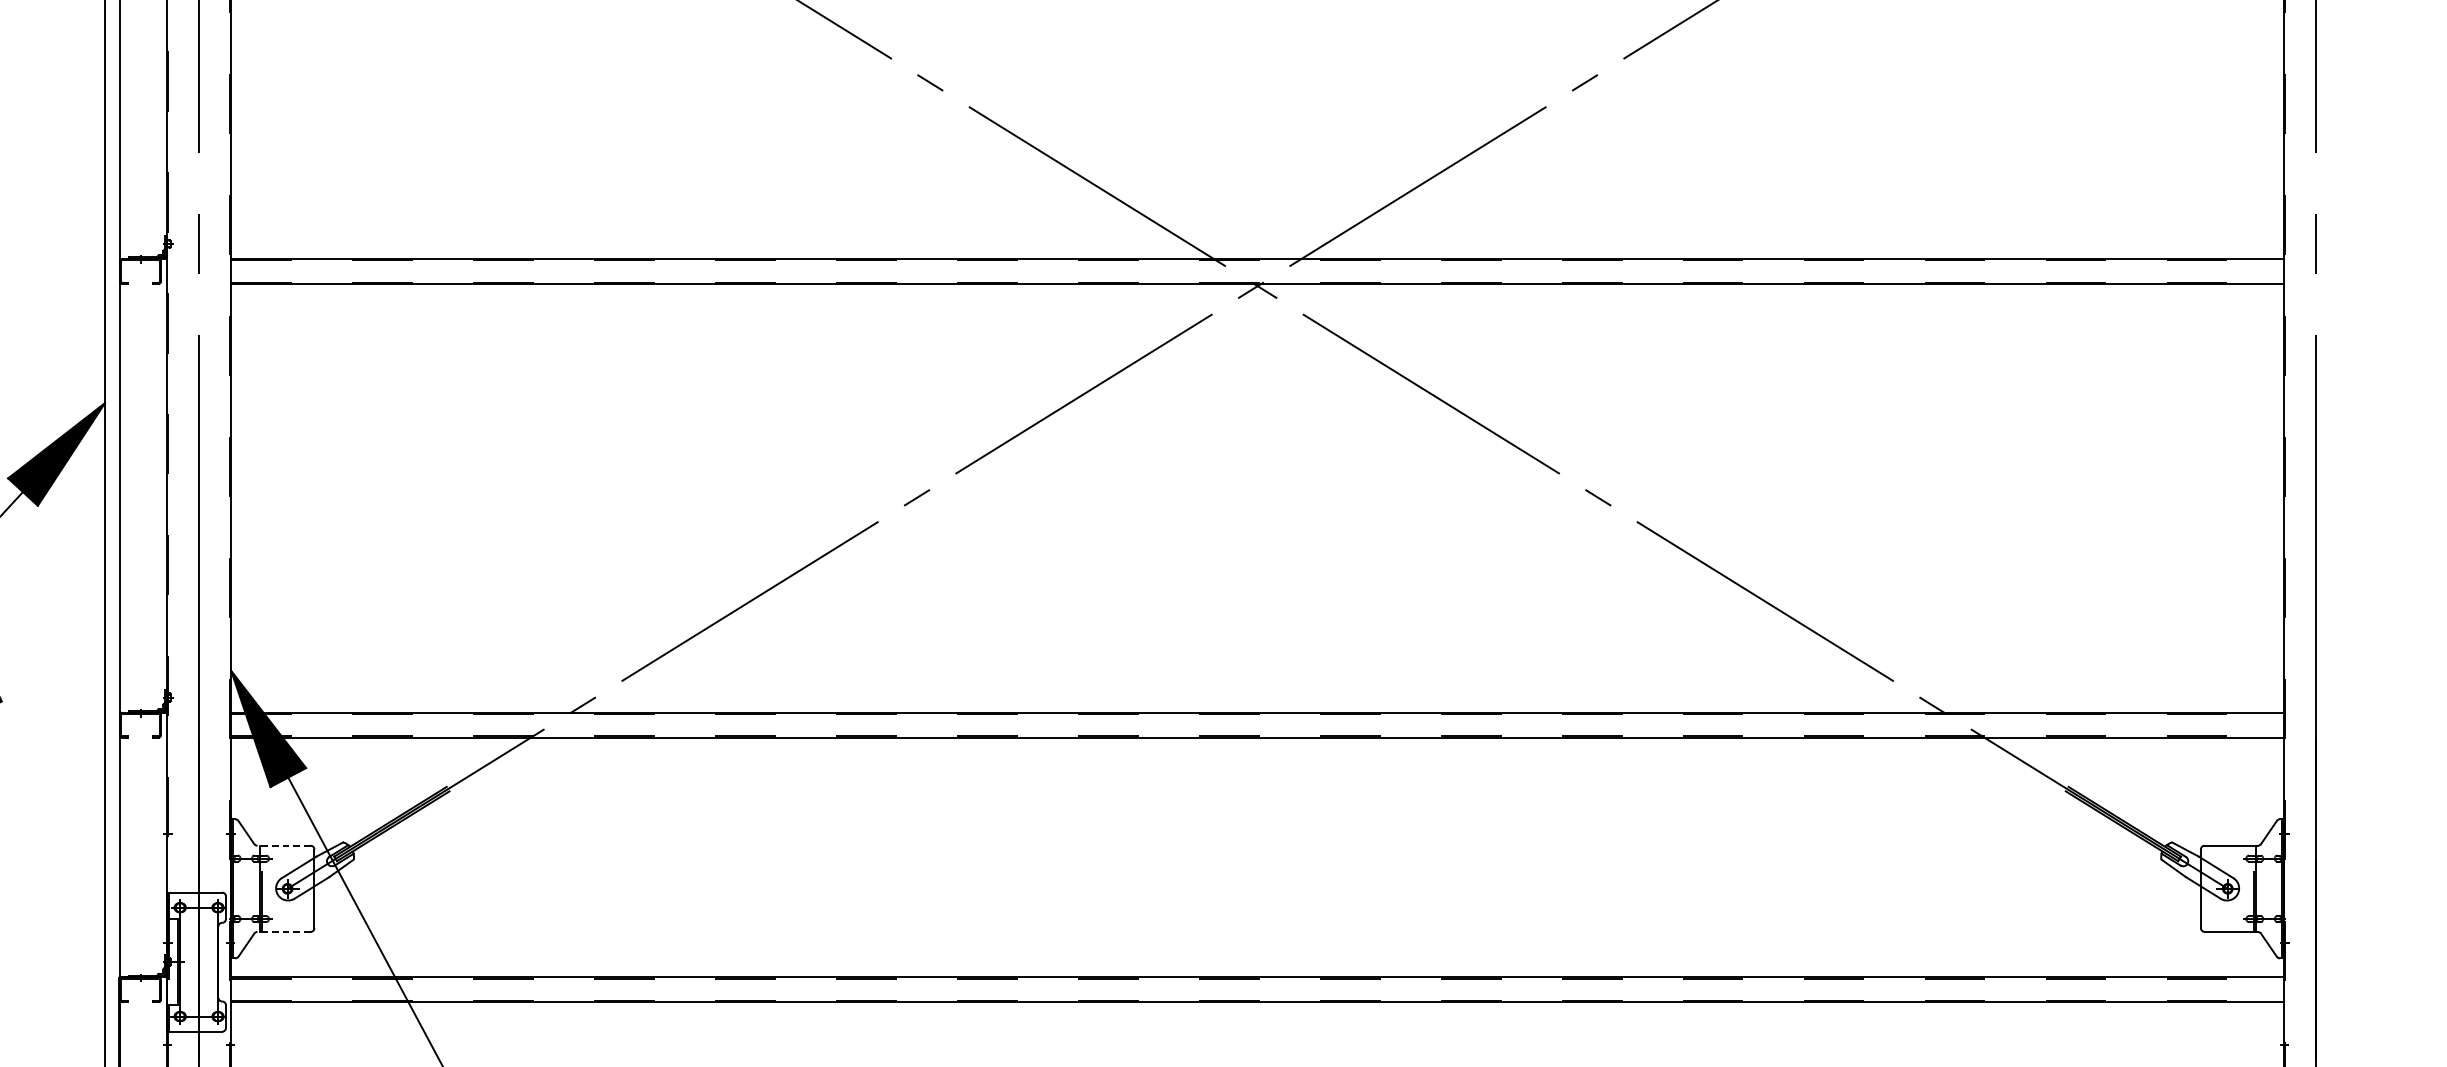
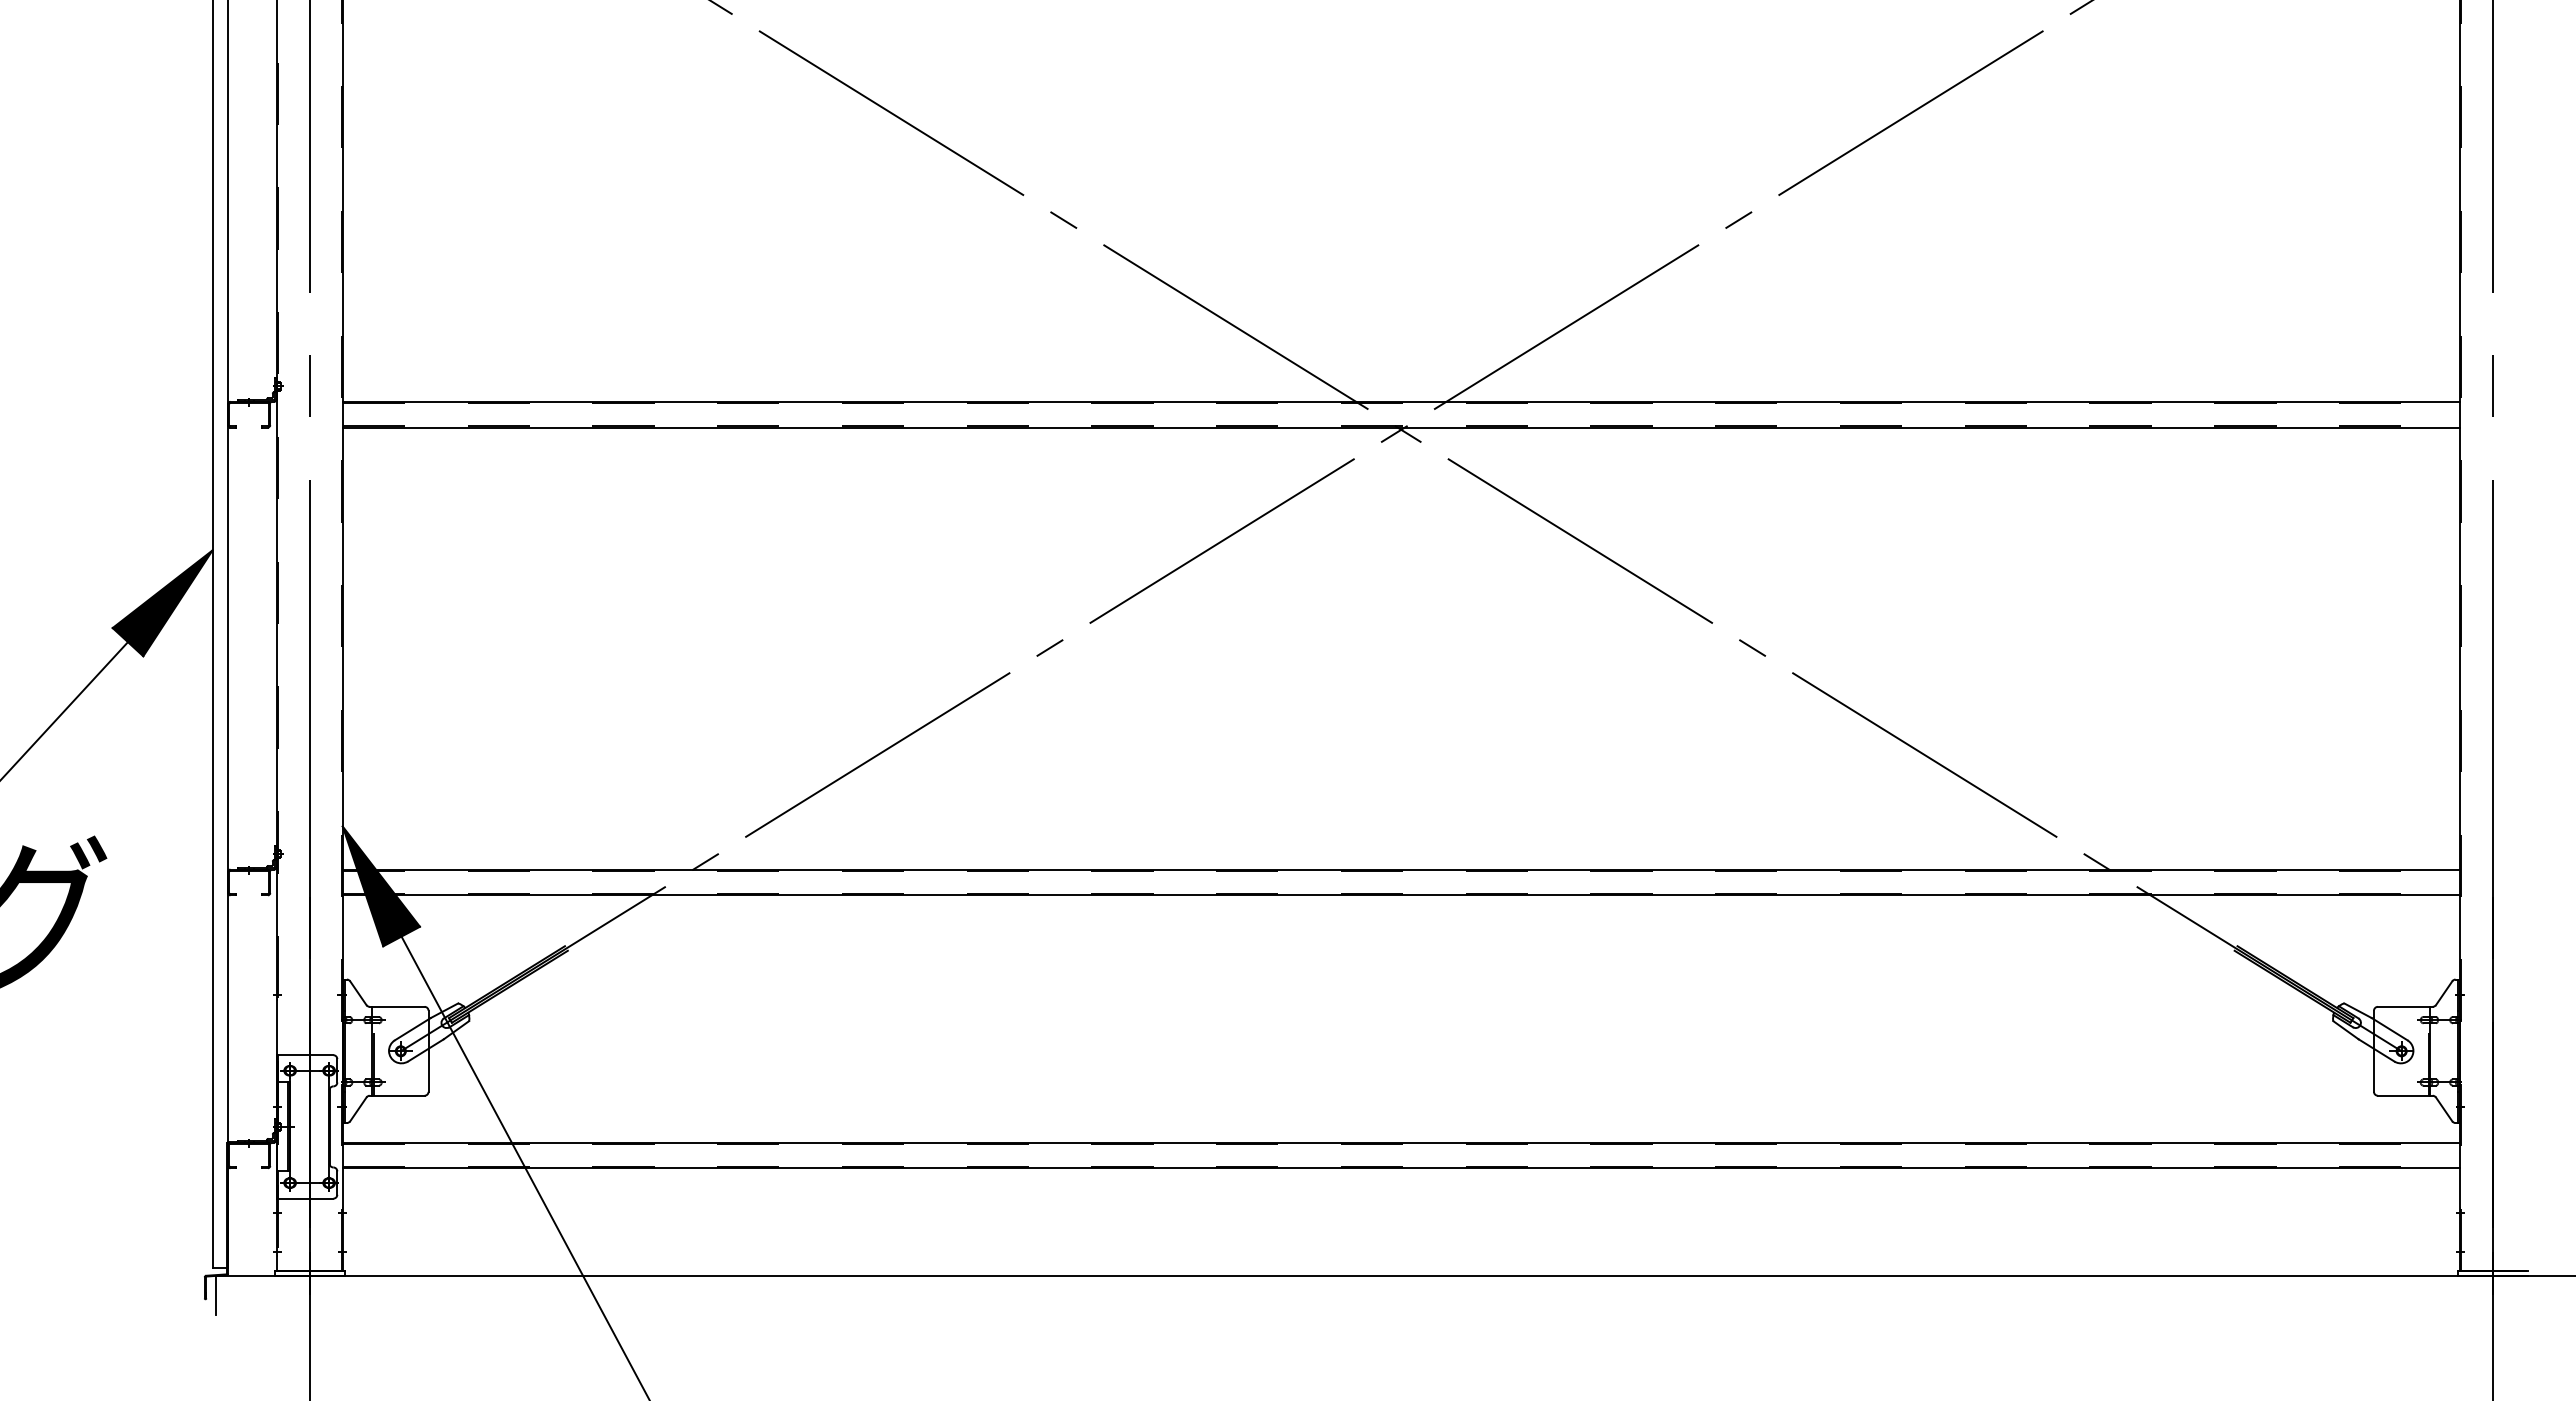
line: (283, 845) -> (396, 1006), dashed -> solid
line: (283, 931) -> (396, 1095), dashed -> solid

